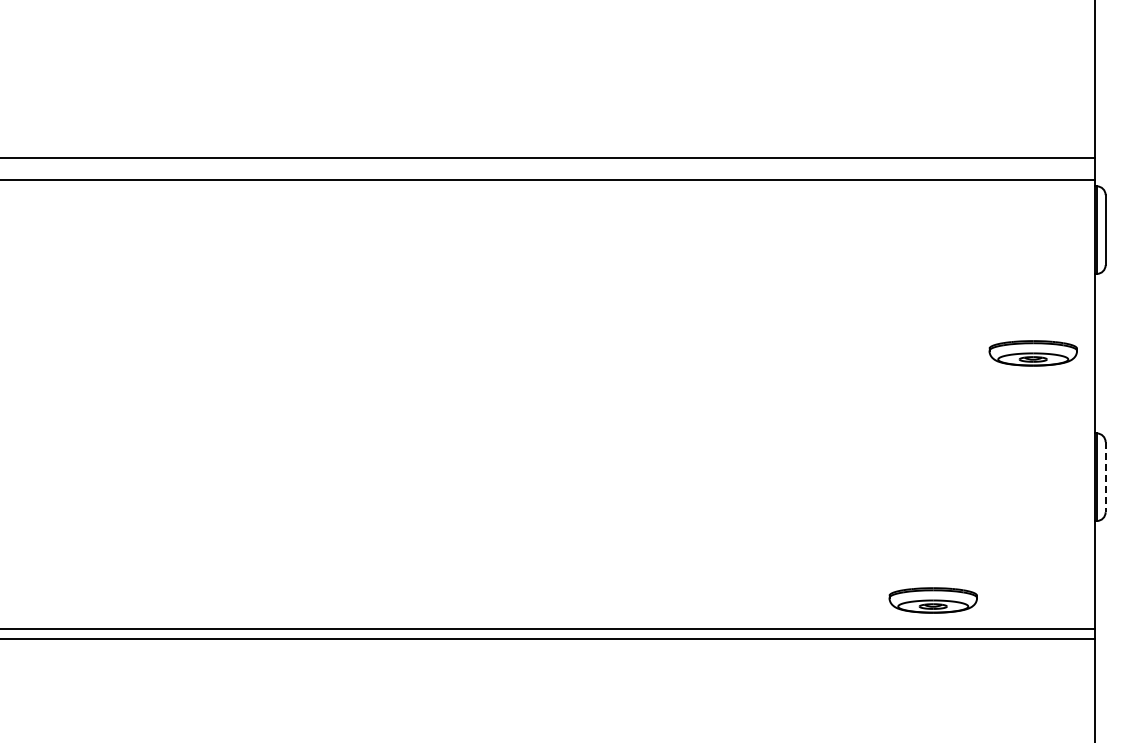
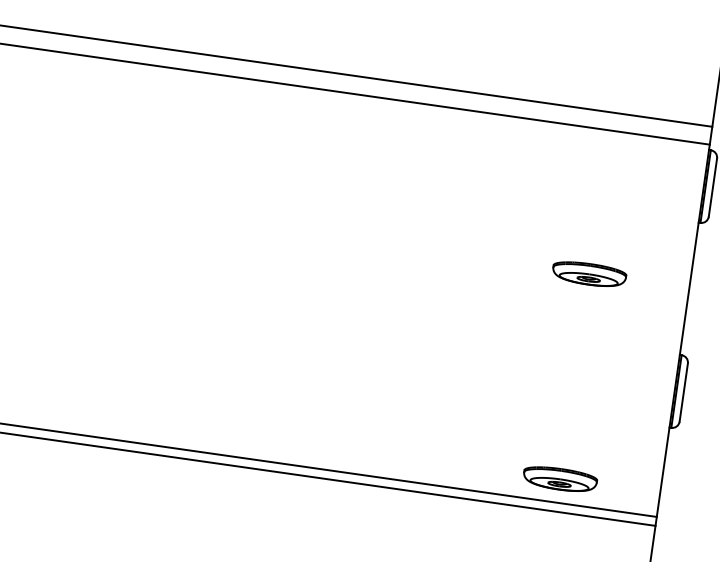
part: (1032, 353) -> (588, 274), moved
line: (1105, 477) -> (683, 392), dashed -> solid
part: (932, 600) -> (559, 479), moved

